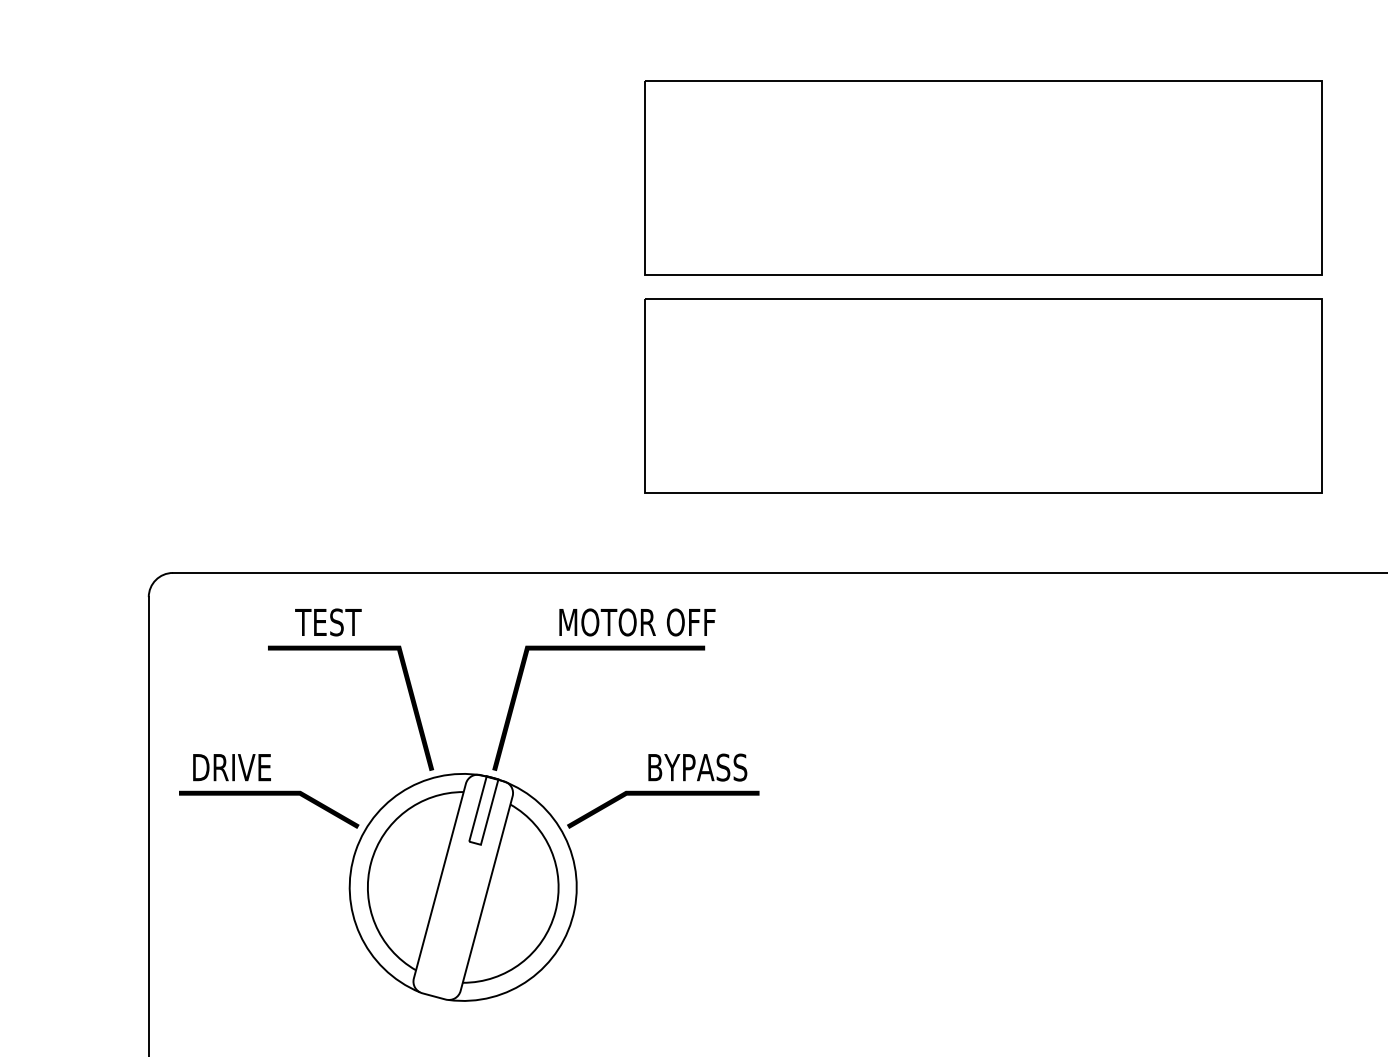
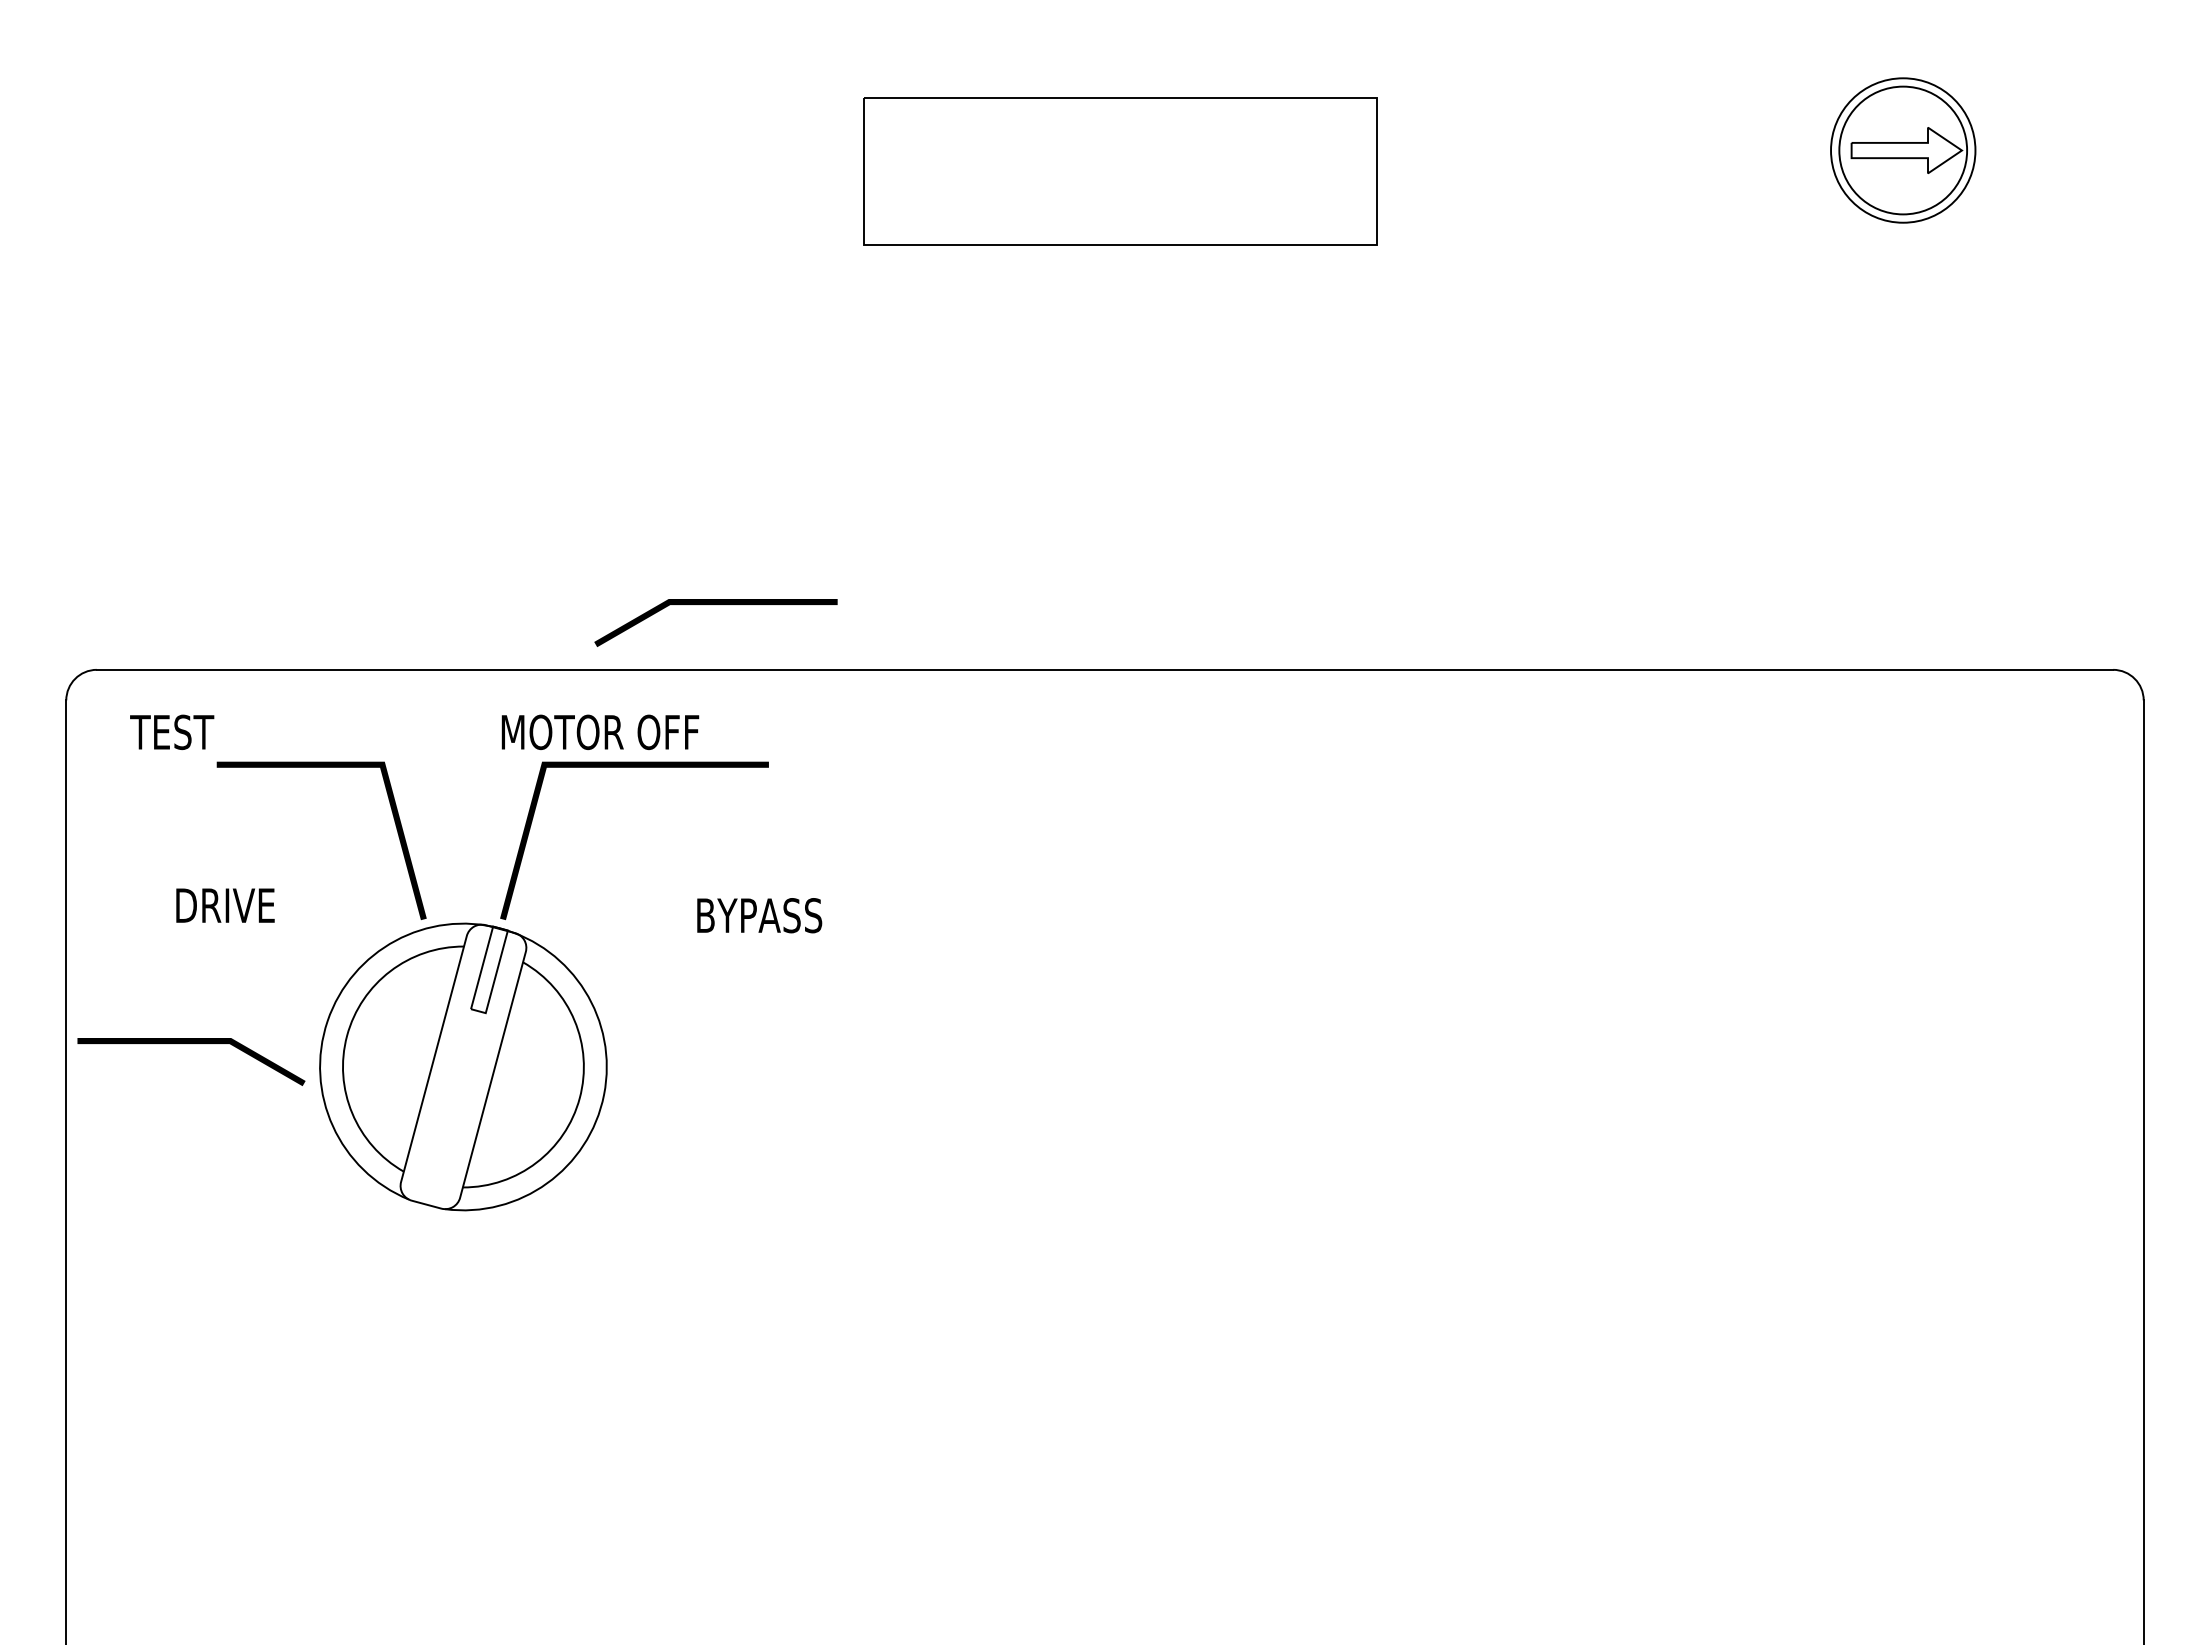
part: (983, 178) -> (1120, 171), size x0.6
part: (983, 395) -> (1120, 445), removed
text: (328, 621) -> (172, 731), moved
text: (637, 621) -> (600, 731), moved
text: (232, 767) -> (225, 905), moved
line: (269, 795) -> (191, 1043), moved
line: (662, 795) -> (715, 604), moved

